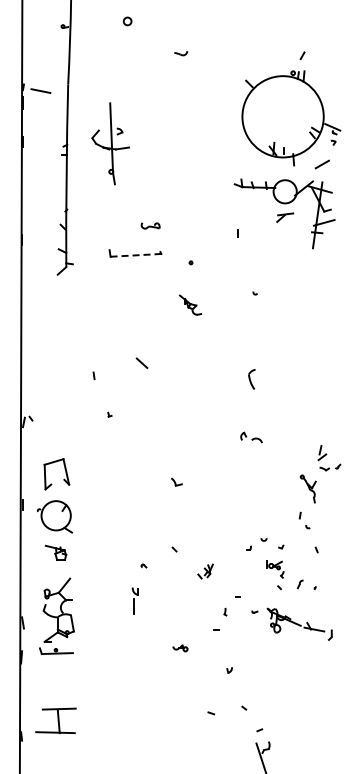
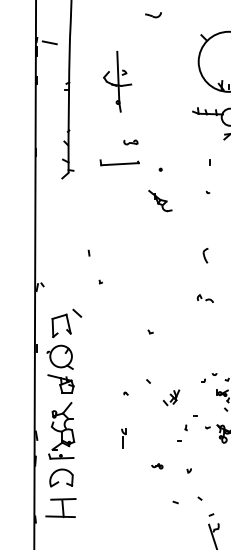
part: (180, 53) -> (152, 15), size x1.67
part: (110, 143) -> (117, 81), moved
line: (237, 233) -> (209, 162), moved
line: (136, 255) -> (120, 164), dashed -> solid
part: (190, 304) -> (160, 200), size x1.43
line: (141, 363) -> (76, 313), moved
part: (177, 482) -> (150, 331), size x0.62
part: (55, 552) -> (60, 383), size x1.67
part: (205, 571) -> (171, 397), size x1.43
part: (134, 600) -> (123, 438), moved
part: (180, 648) -> (157, 466), moved
part: (52, 685) -> (58, 481), added

